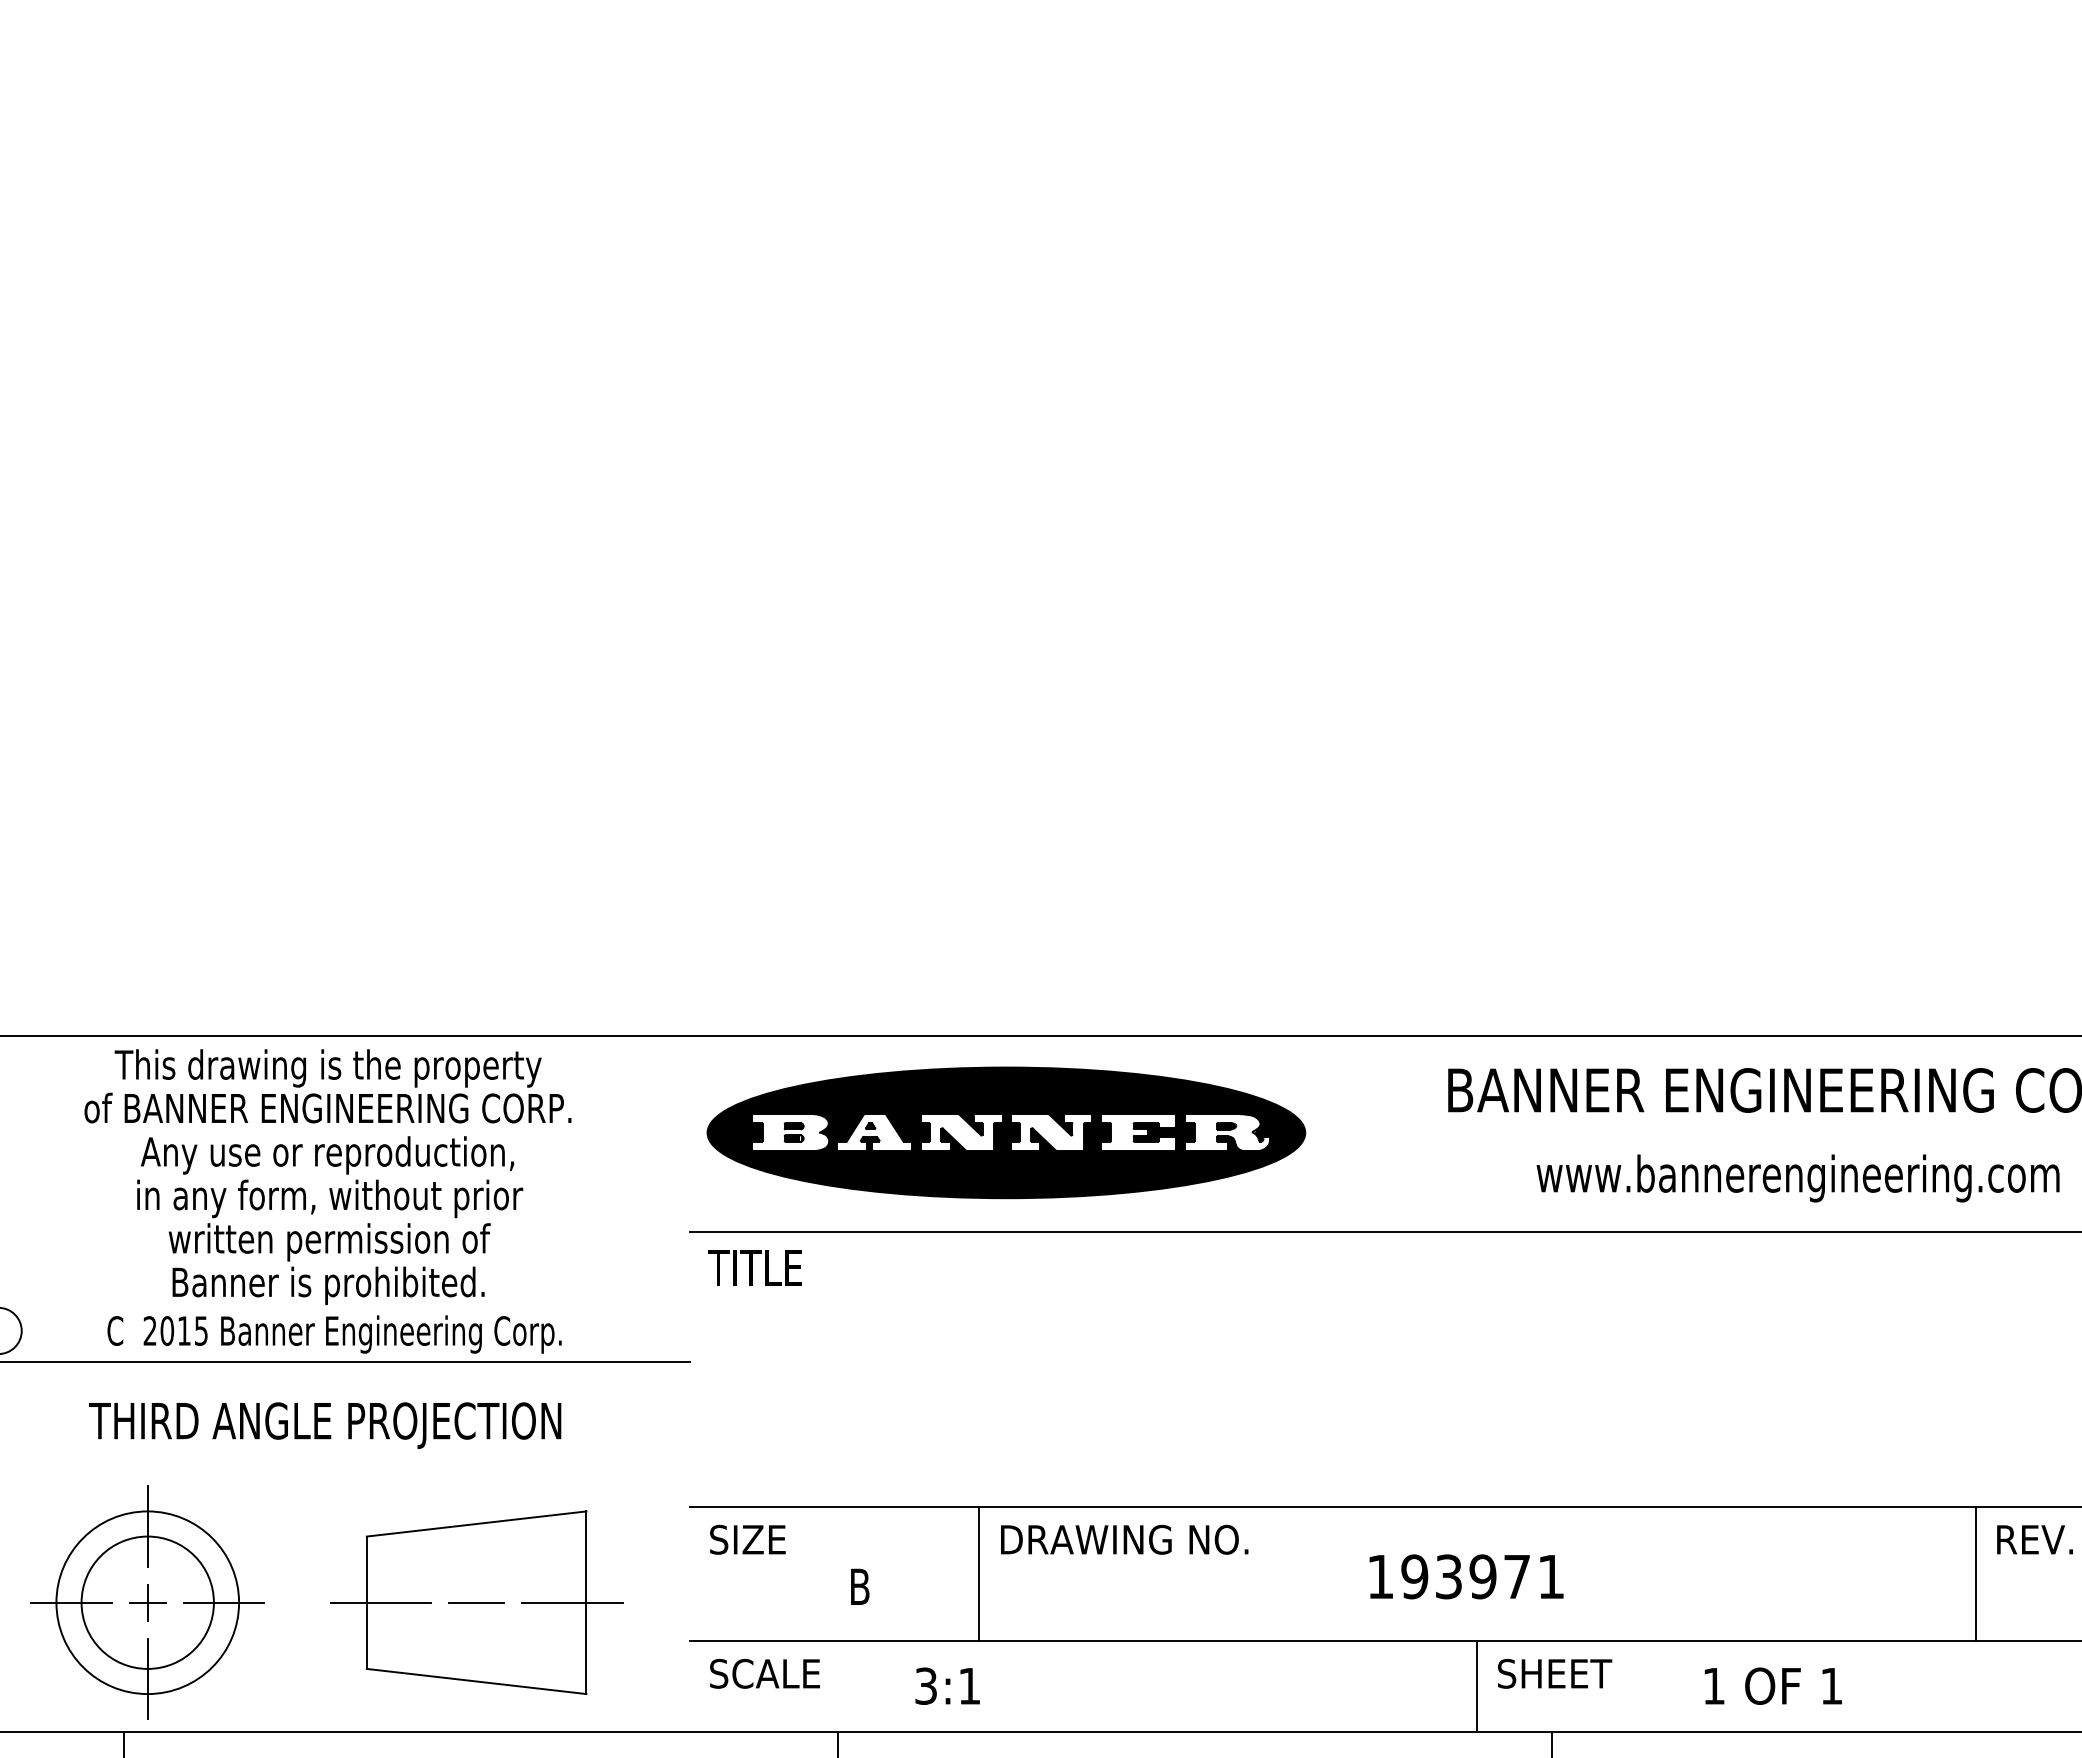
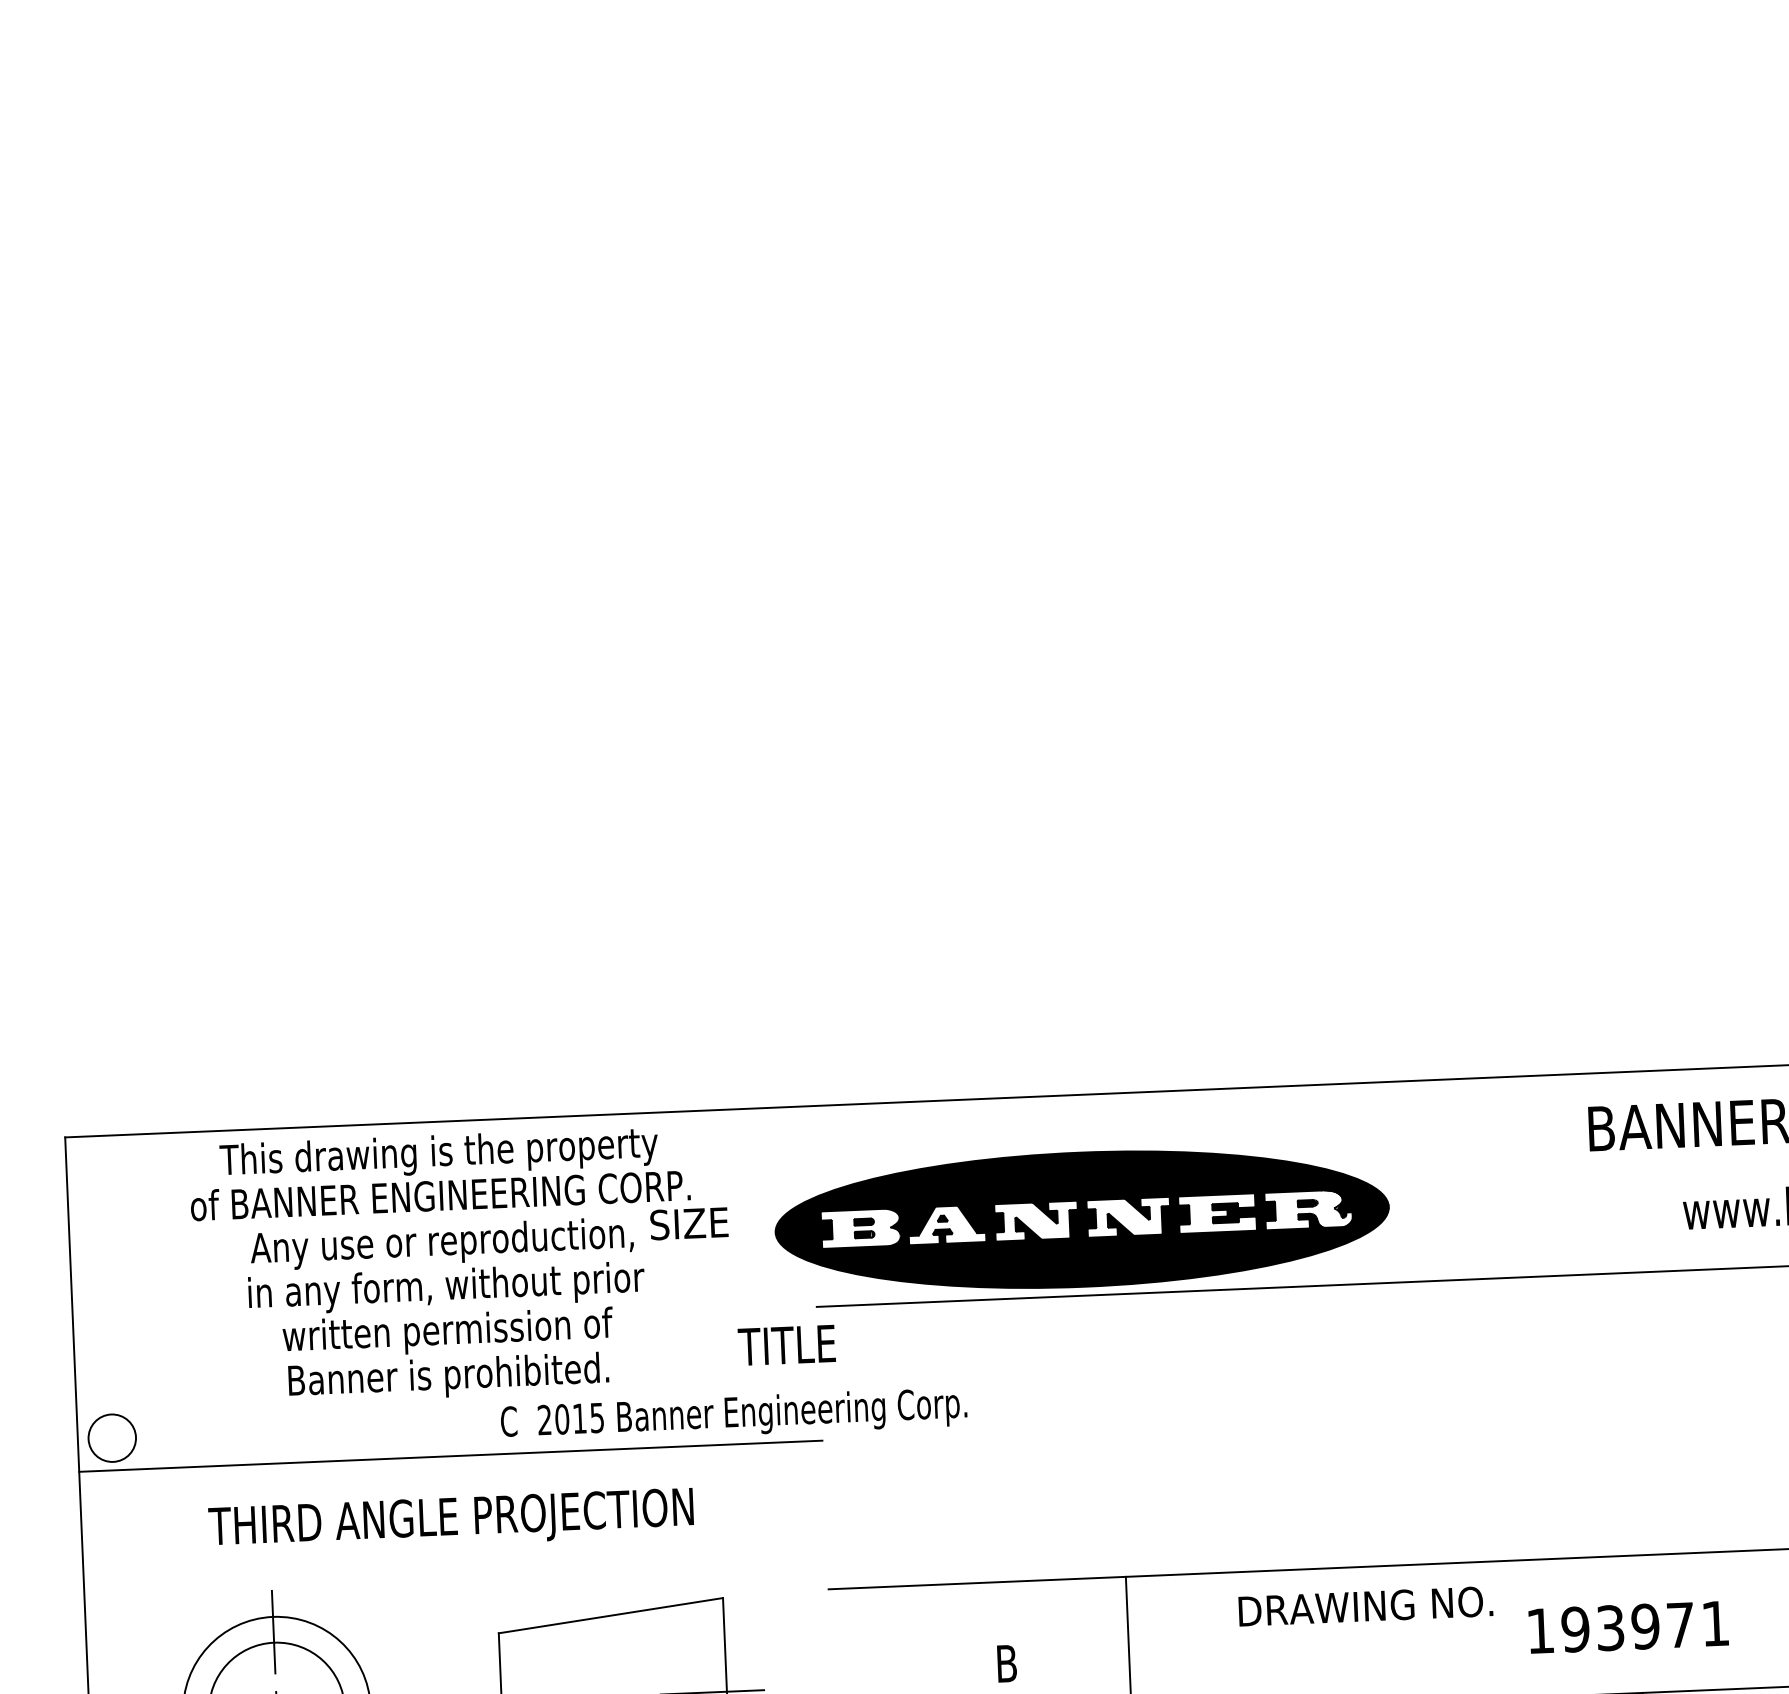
part: (1006, 1132) -> (1082, 1219), moved
text: (754, 1267) -> (786, 1344), moved
text: (334, 1334) -> (733, 1415), moved
text: (747, 1539) -> (688, 1223), moved
text: (1124, 1539) -> (1365, 1606), moved

